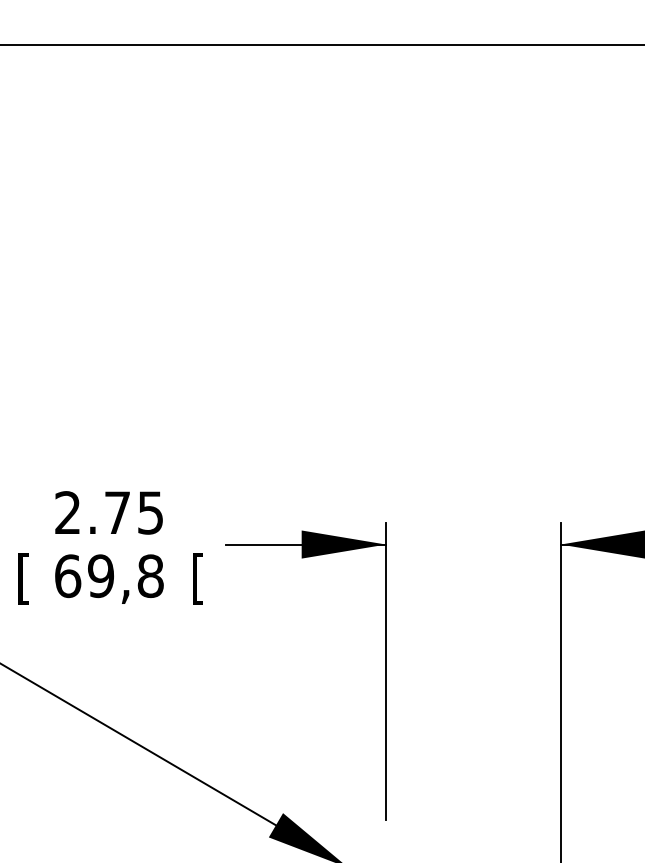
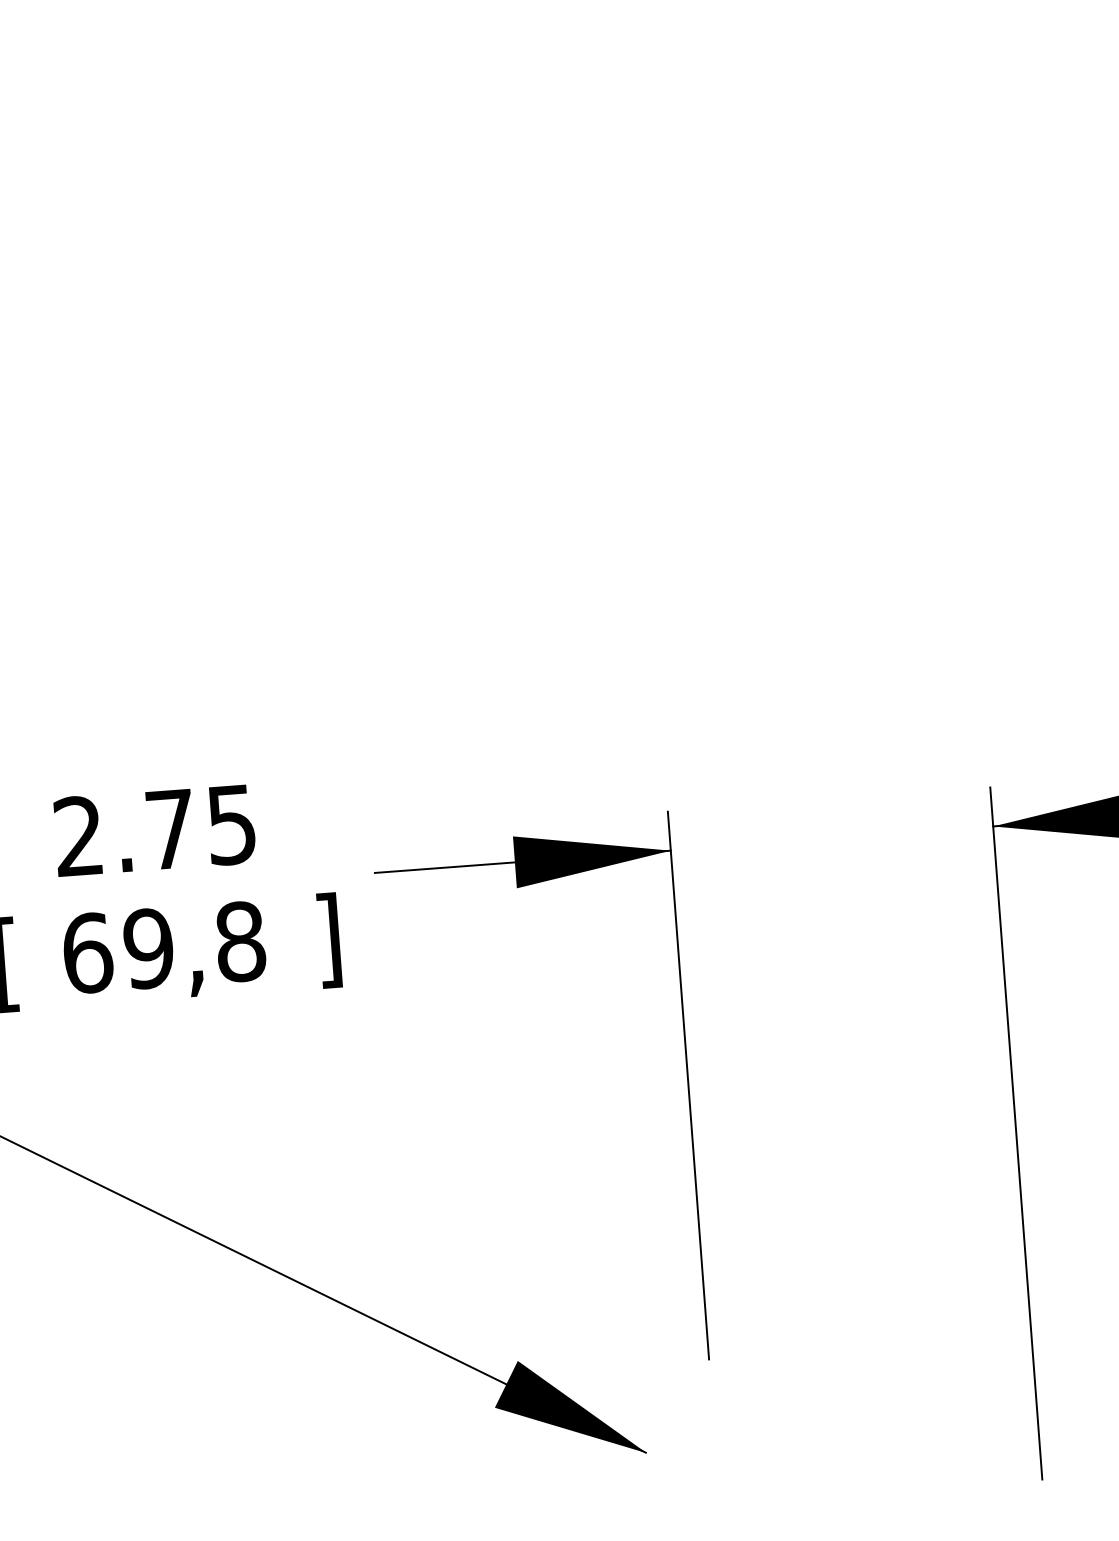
text: (198, 578) -> (329, 939), [ -> ]

